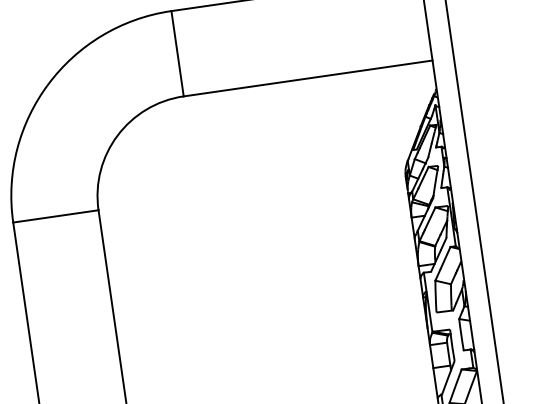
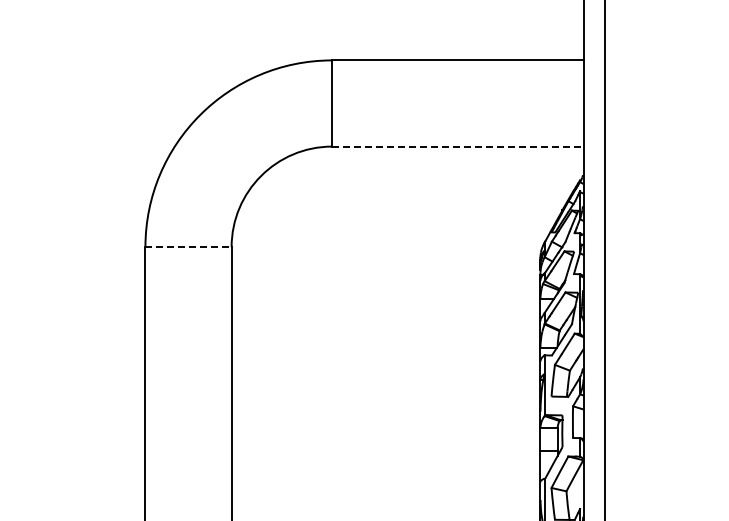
line: (307, 78) -> (457, 146), solid -> dashed
line: (56, 216) -> (189, 247), solid -> dashed

